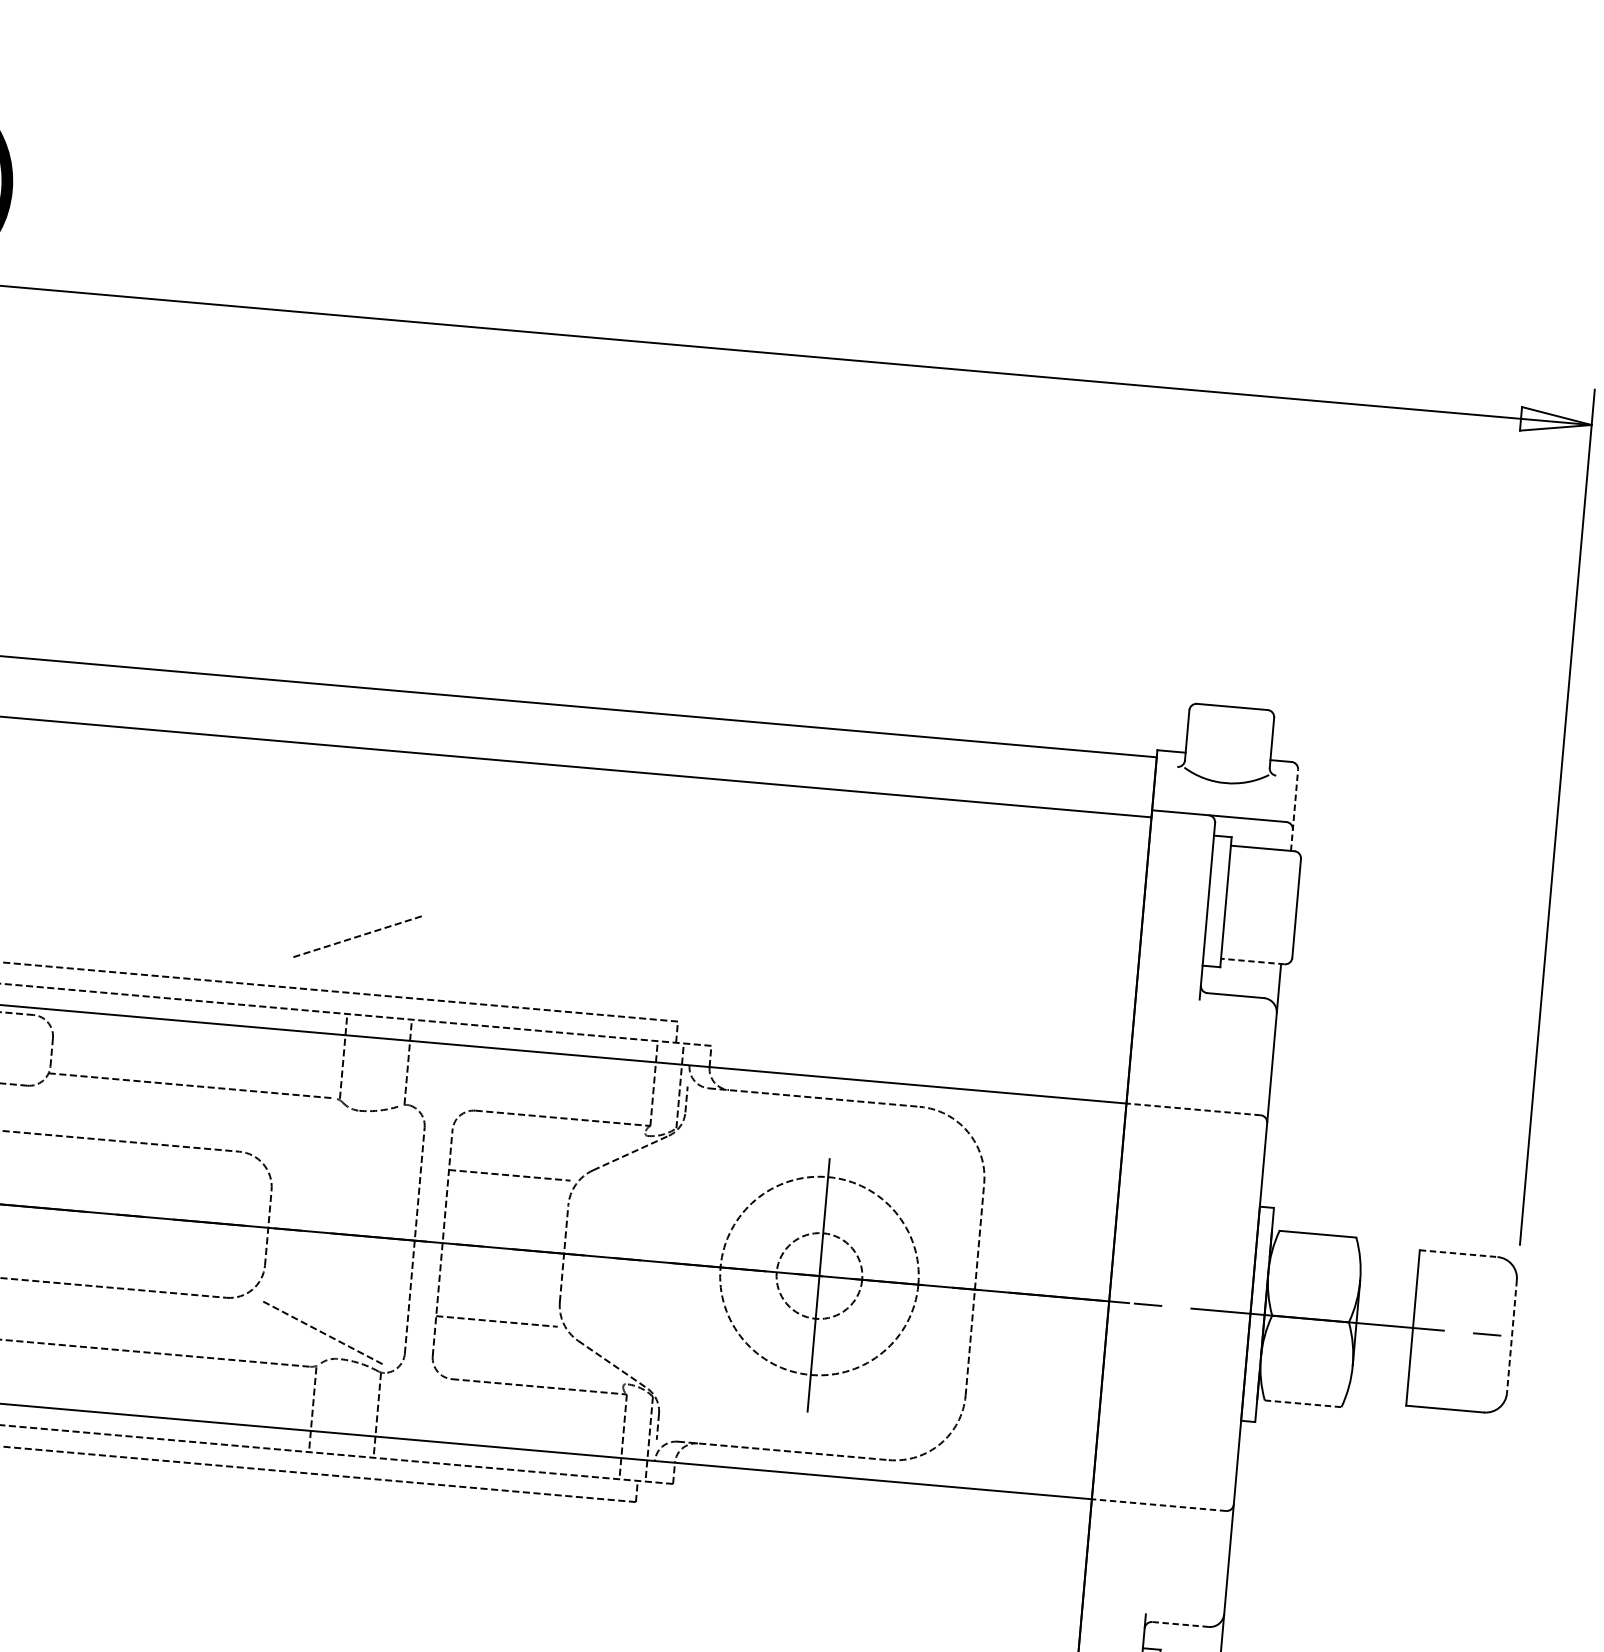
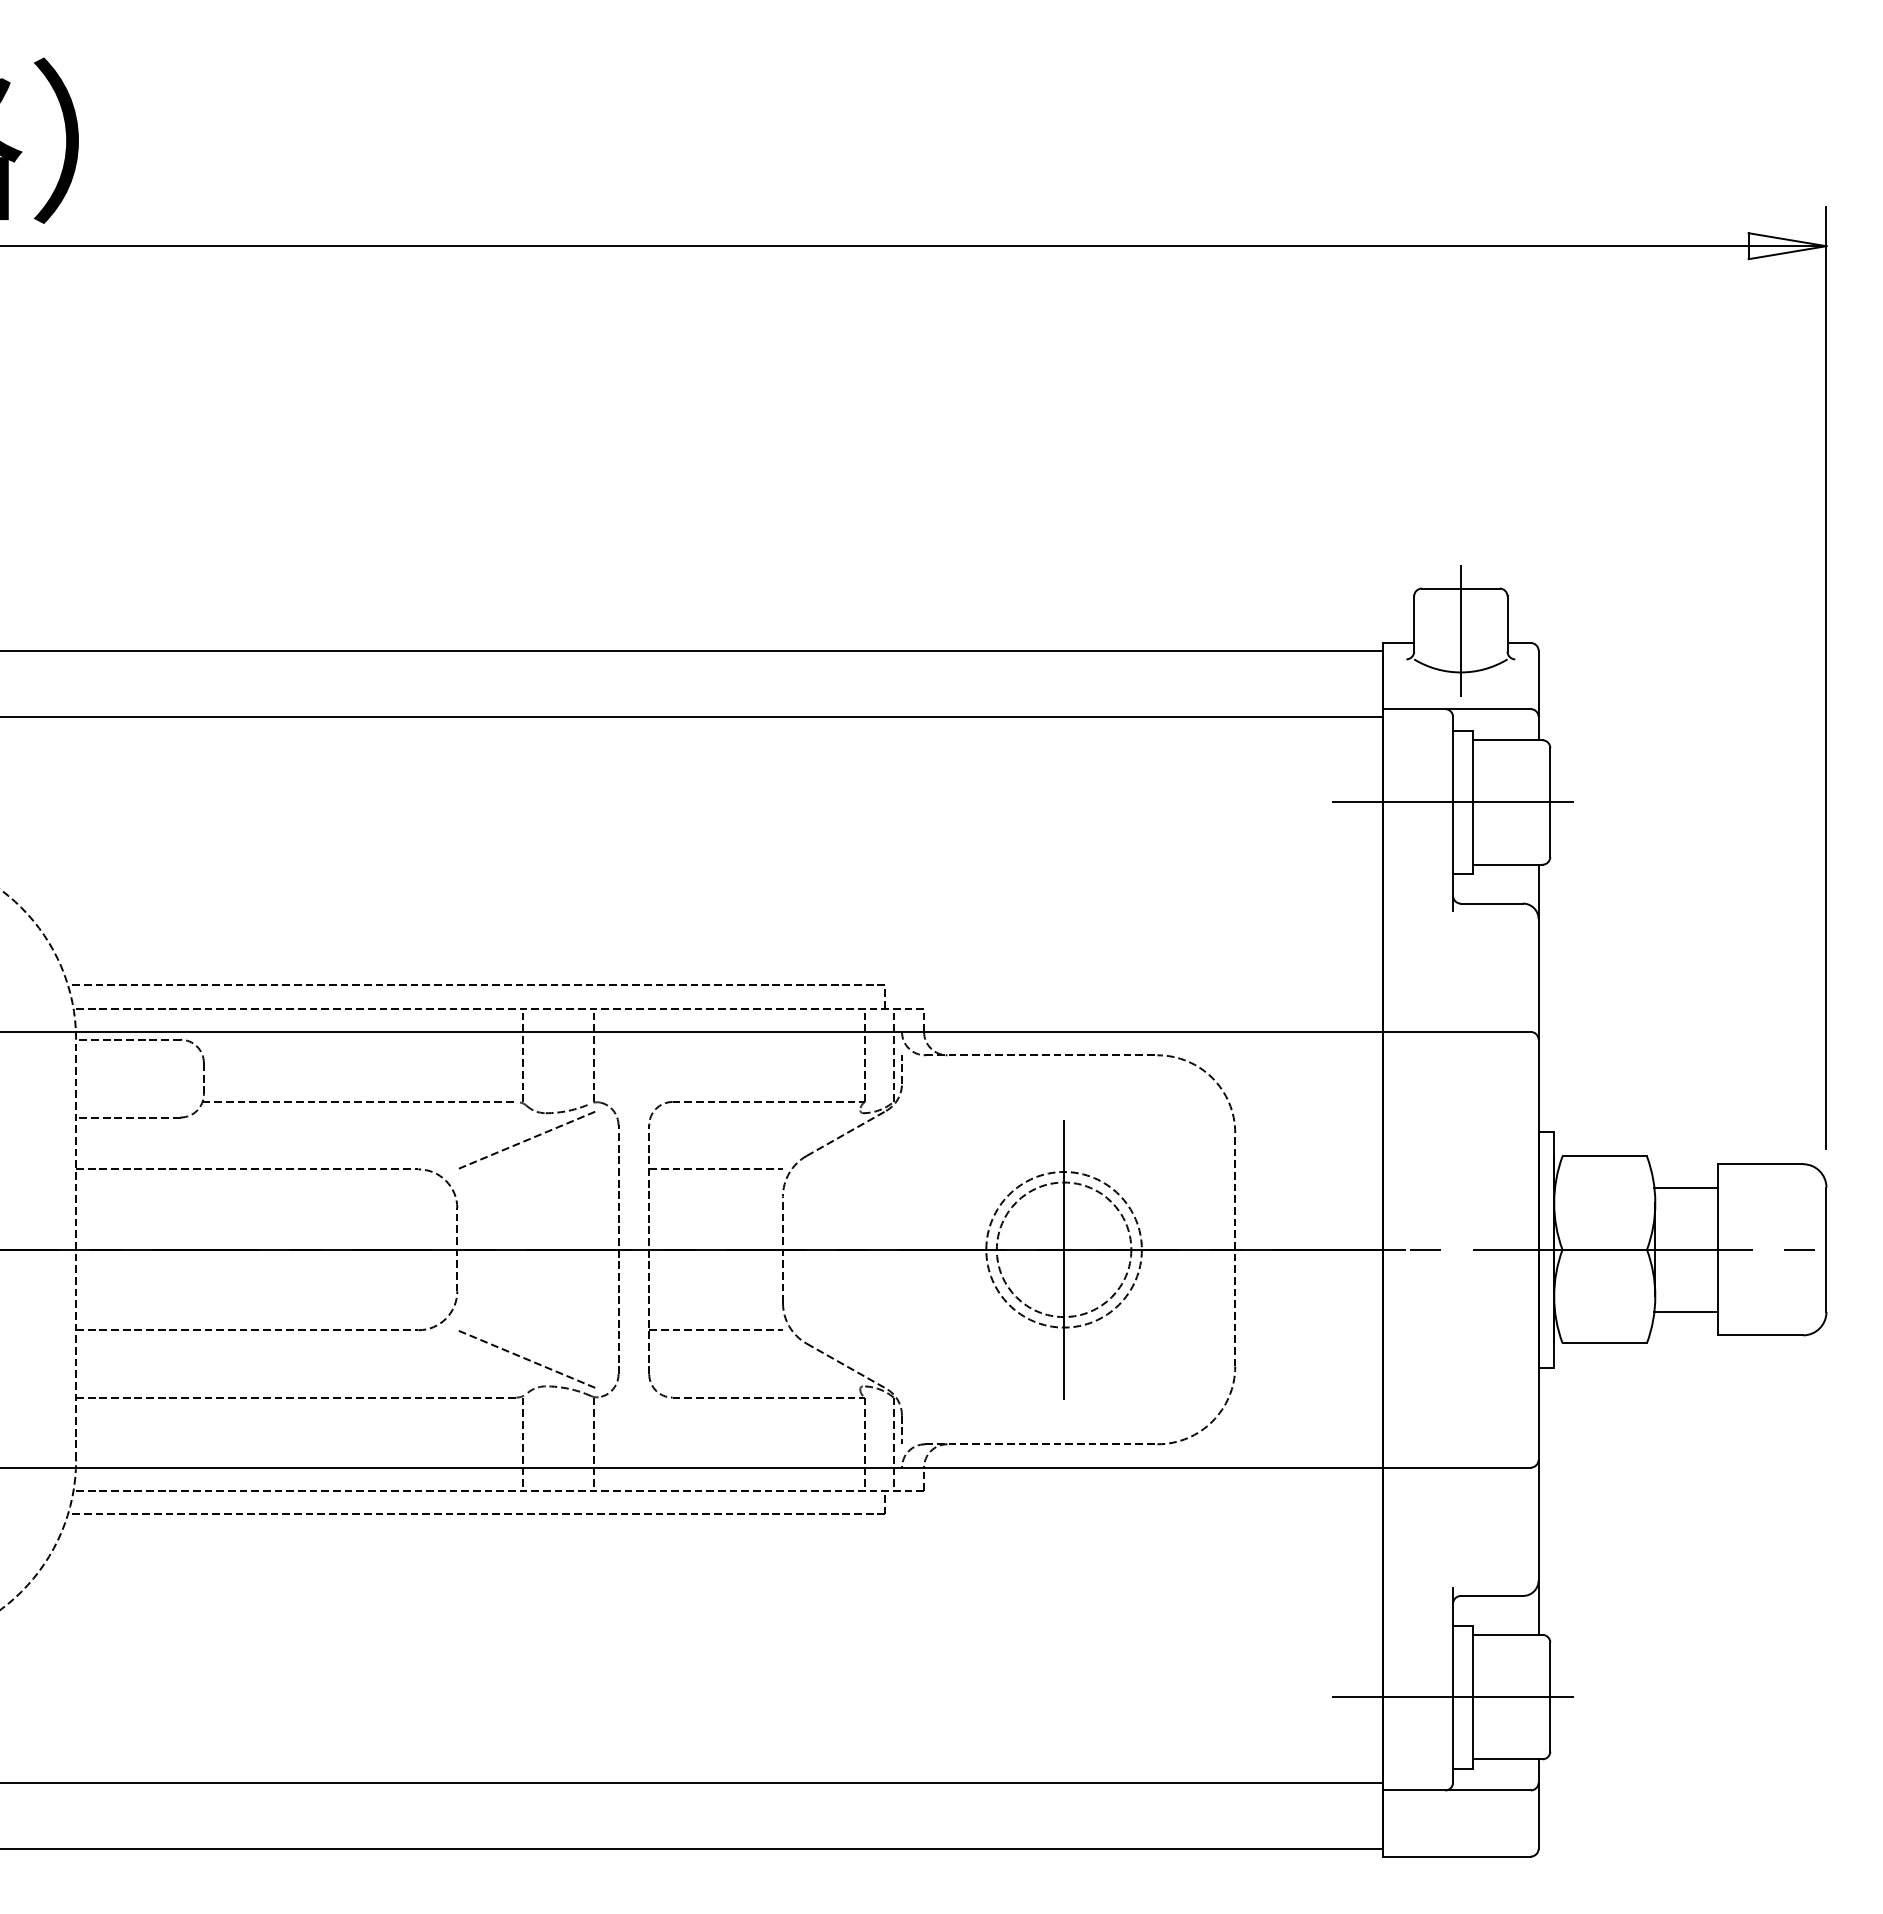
line: (1228, 745) -> (1460, 631), added
line: (1294, 810) -> (1538, 695), dashed -> solid
line: (1207, 900) -> (1452, 802), added
line: (357, 936) -> (526, 1140), moved
line: (1252, 961) -> (1507, 864), dashed -> solid
line: (1193, 1108) -> (1456, 1031), dashed -> solid
line: (1458, 1253) -> (1760, 1164), dashed -> solid
line: (1388, 1268) -> (1685, 1187), added
circle: (818, 1275) -> (1063, 1249), size x0.71
circle: (818, 1275) -> (1063, 1249), size x1.43
line: (1511, 1337) -> (1826, 1250), dashed -> solid
line: (1378, 1382) -> (1685, 1312), added
line: (1303, 1404) -> (1605, 1343), dashed -> solid
line: (1158, 1504) -> (1456, 1467), dashed -> solid
line: (1180, 1624) -> (1491, 1595), dashed -> solid

